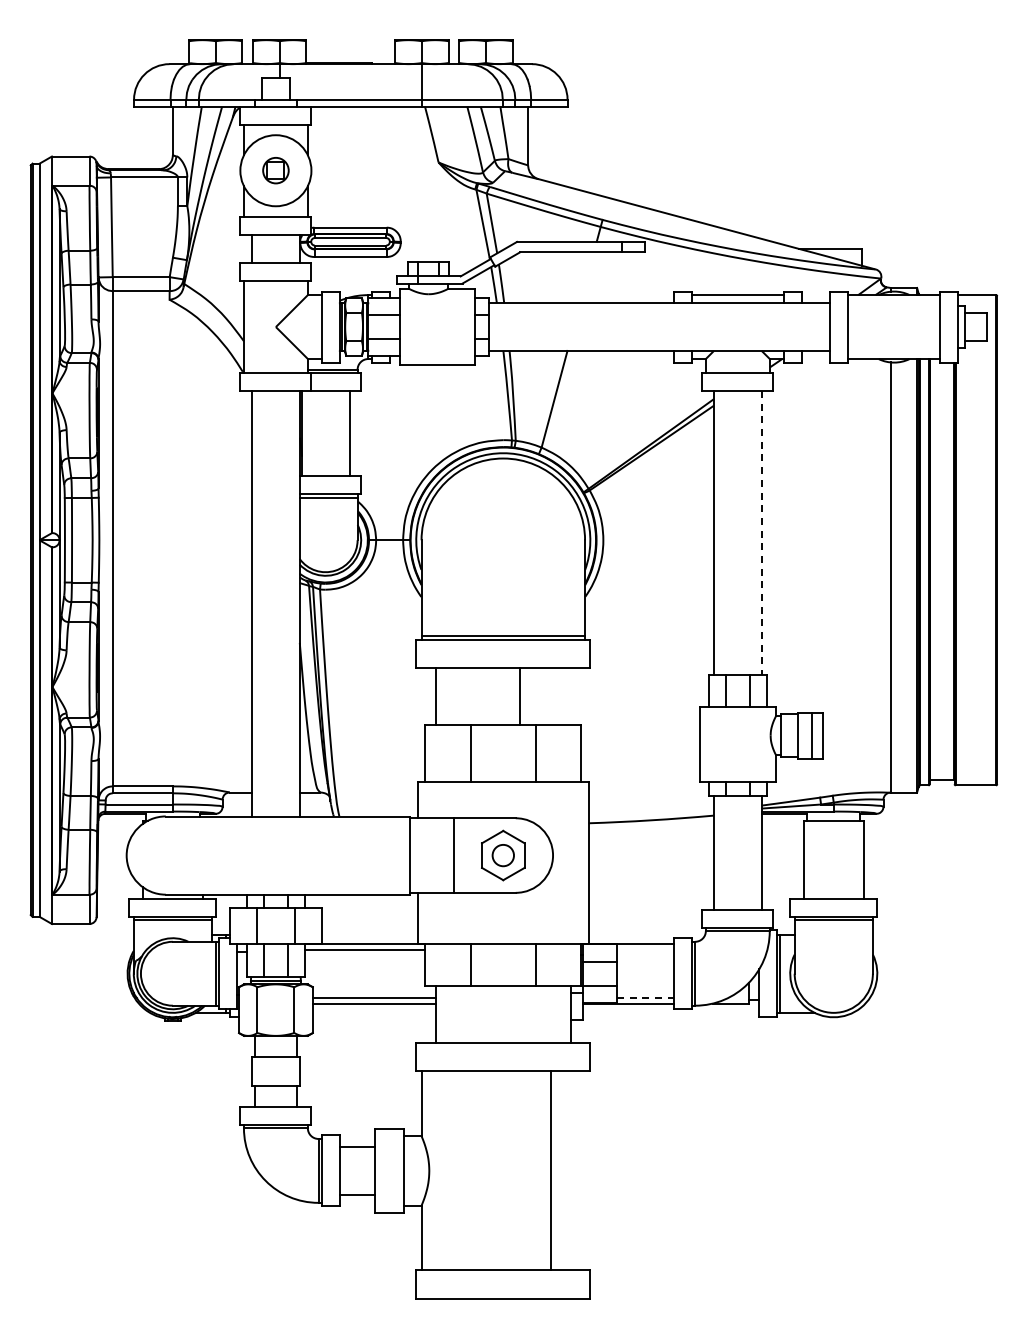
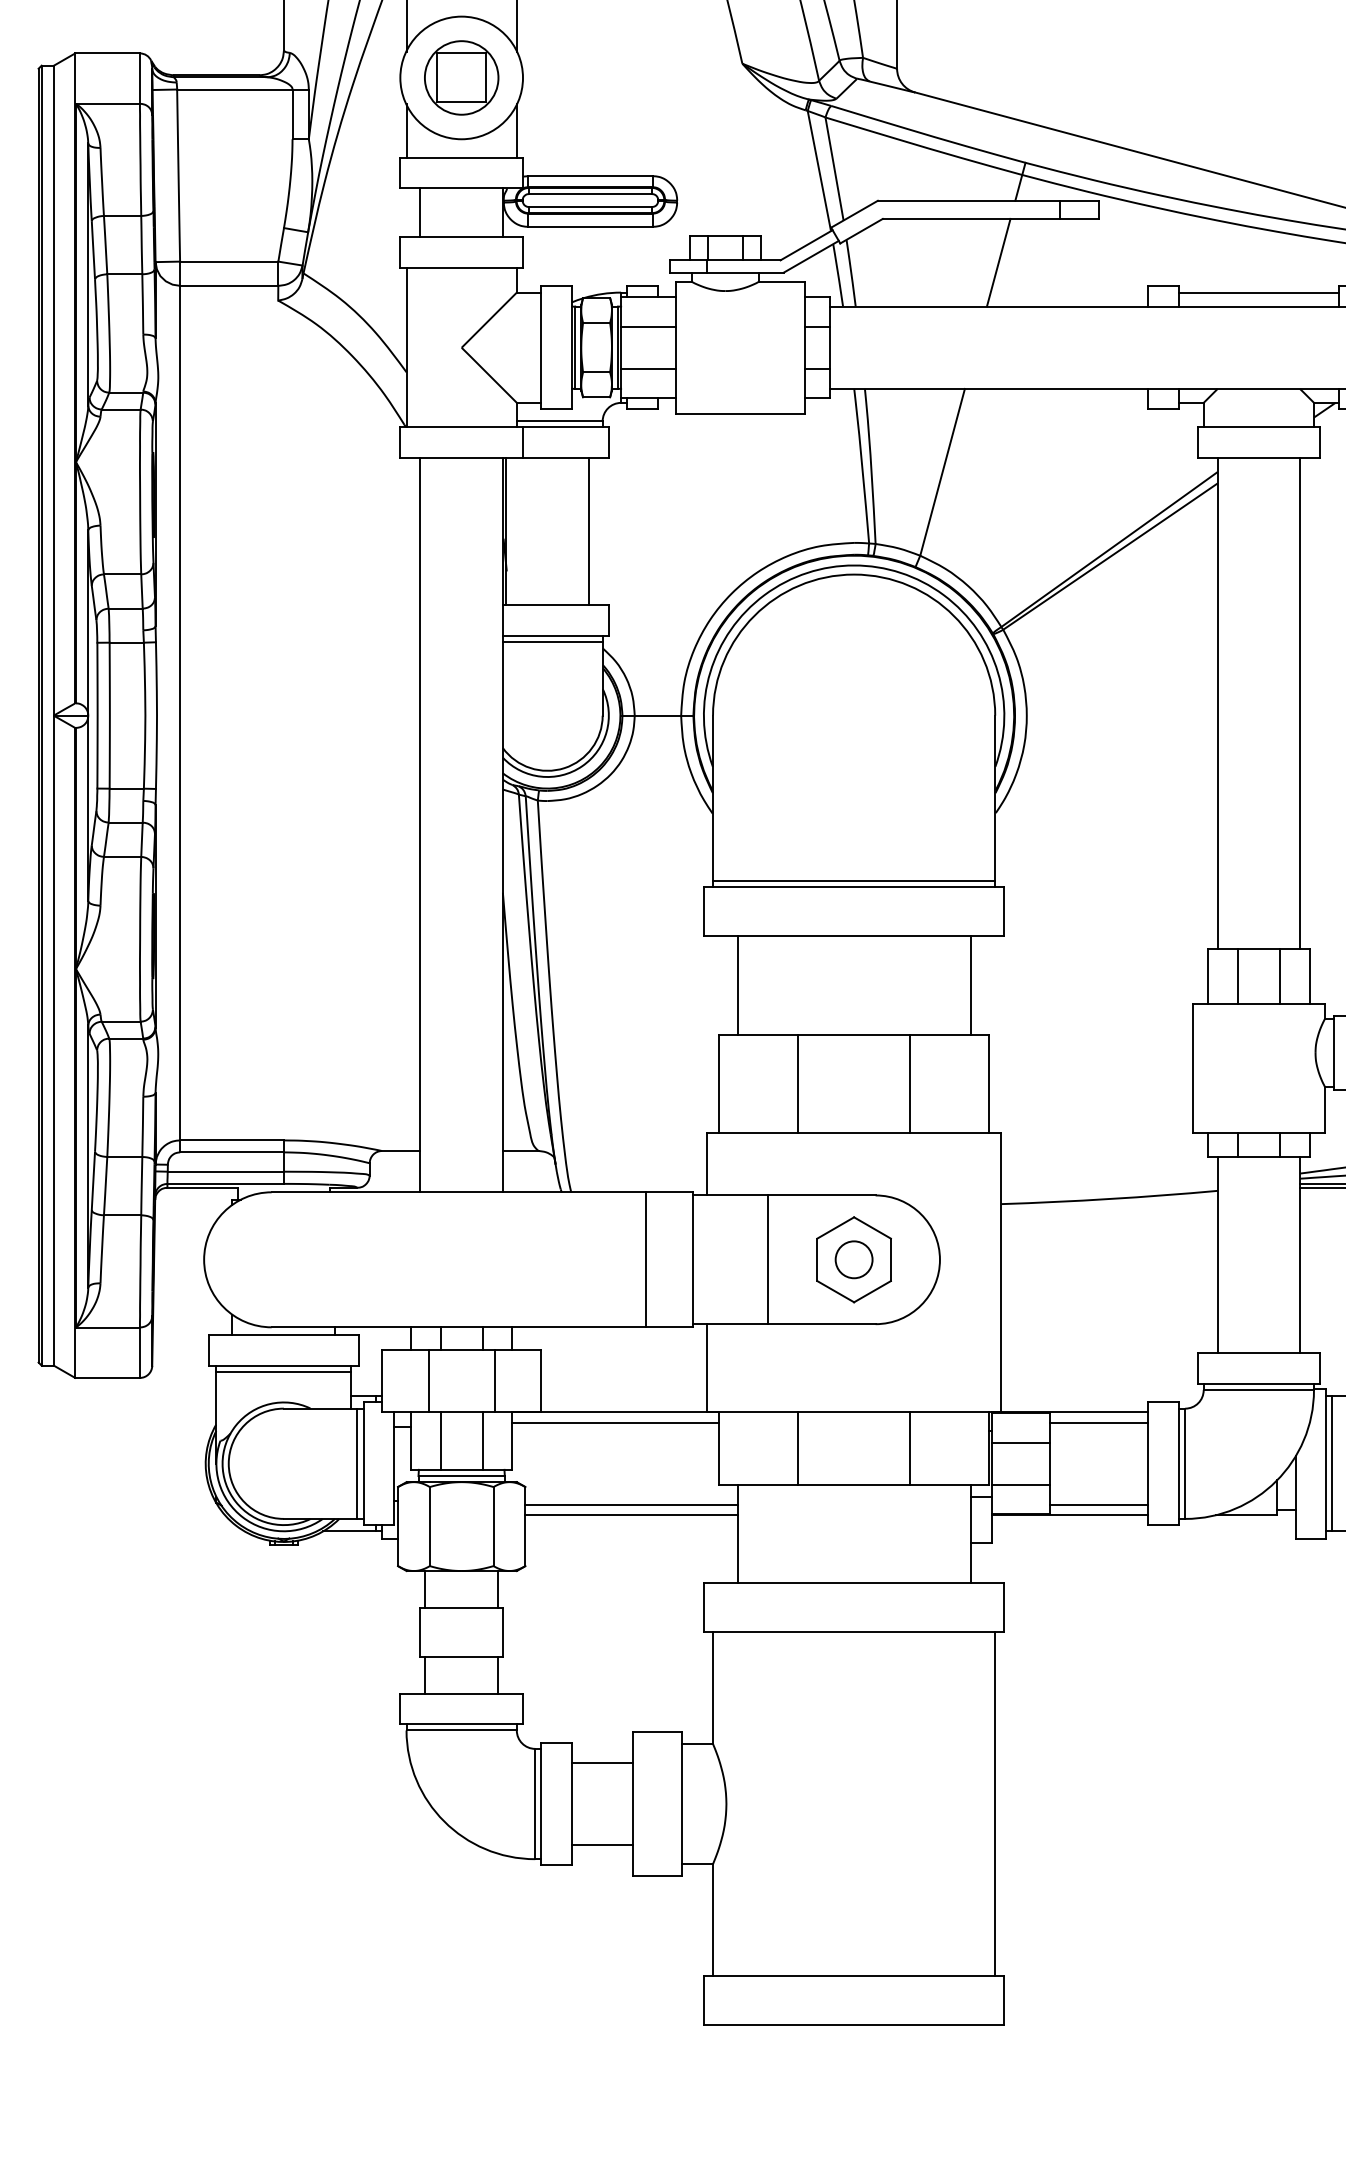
part: (275, 170) -> (460, 77), size x1.67
line: (586, 277) -> (997, 262), added
line: (761, 533) -> (1299, 703), dashed -> solid
line: (519, 696) -> (970, 985), moved
line: (382, 855) -> (645, 1259), added
line: (645, 949) -> (1099, 1421), added
line: (645, 997) -> (1099, 1504), dashed -> solid
line: (551, 1170) -> (995, 1803), moved

